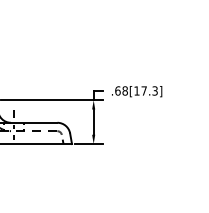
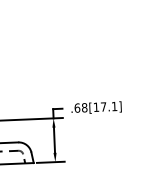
text: (154, 90) -> (113, 106), .68[17.3] -> .68[17.1]

